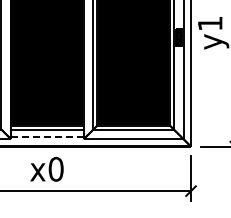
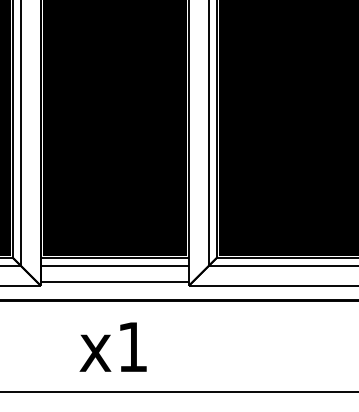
line: (46, 137) -> (113, 282), dashed -> solid
text: (55, 168) -> (131, 345), x0 -> x1

